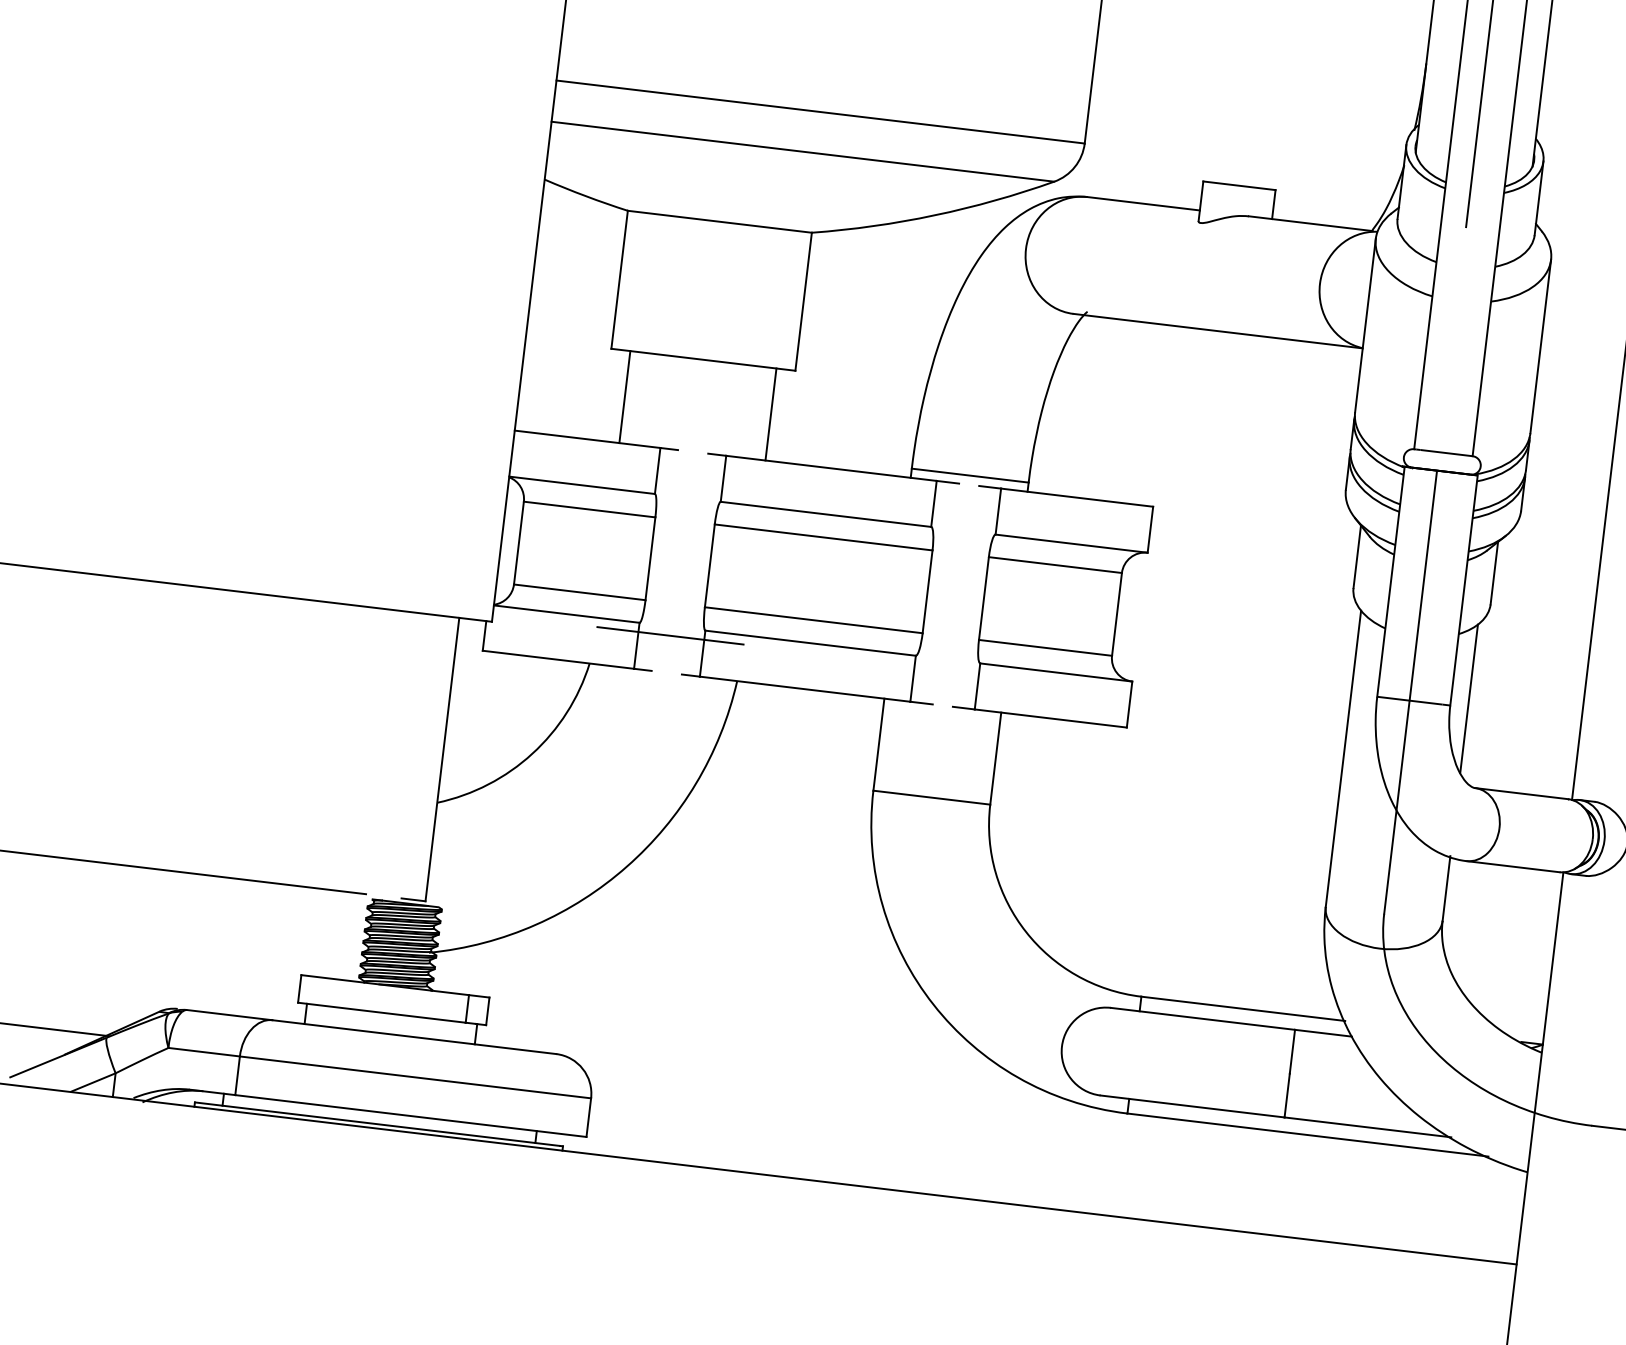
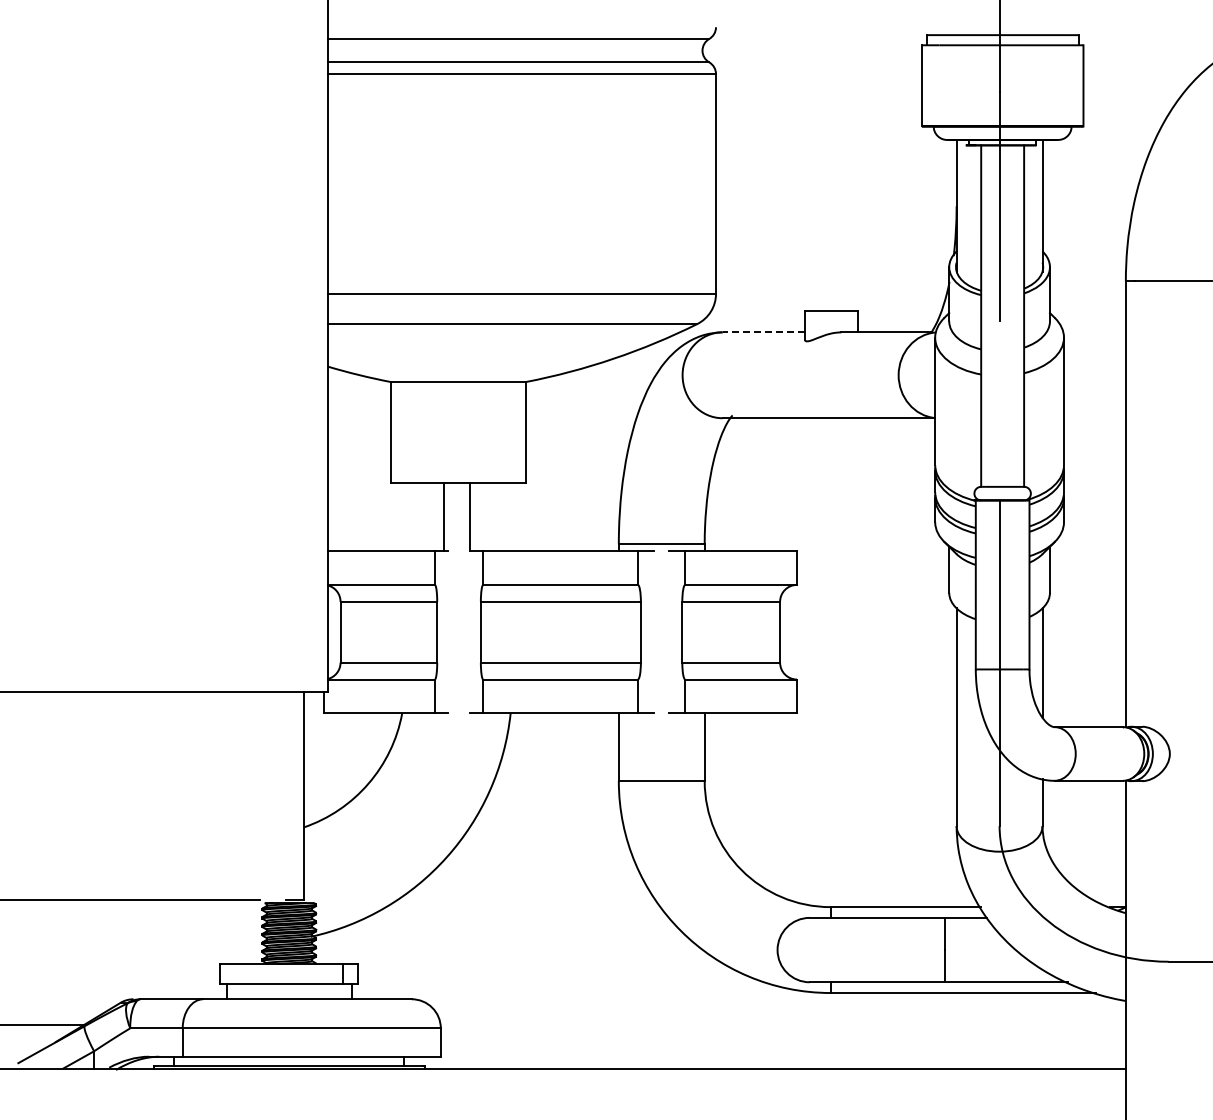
line: (1143, 203) -> (763, 332), solid -> dashed
line: (624, 397) -> (443, 517), moved
line: (771, 414) -> (470, 517), moved
line: (670, 636) -> (458, 686), removed

